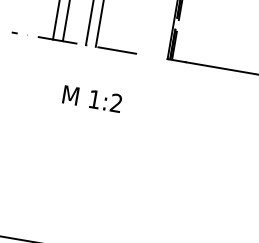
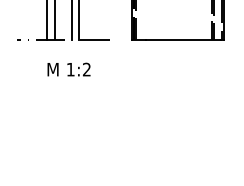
text: (91, 98) -> (68, 69), moved

